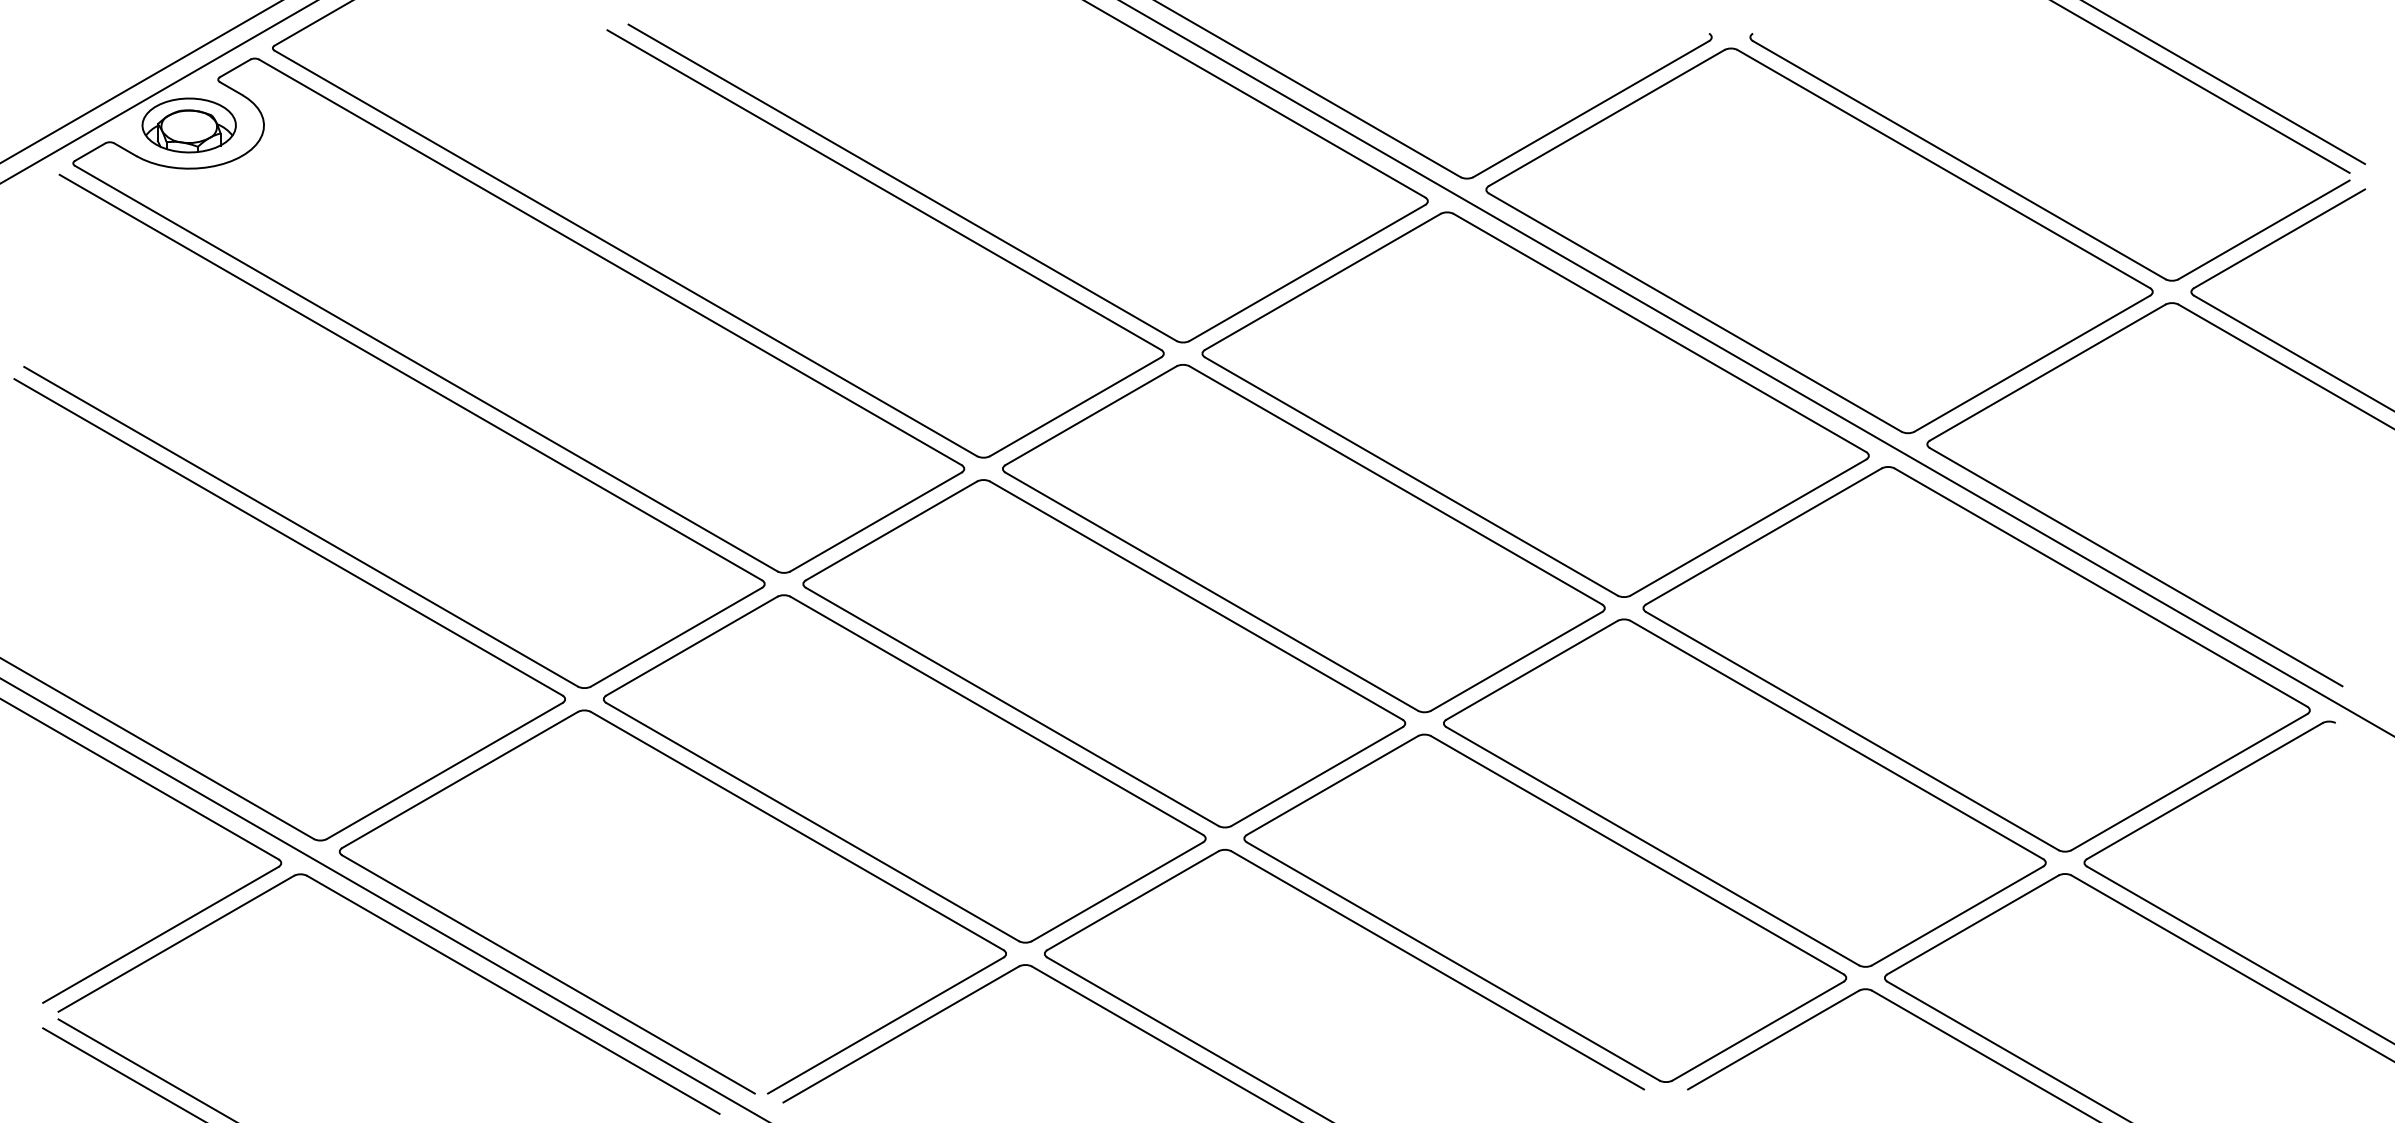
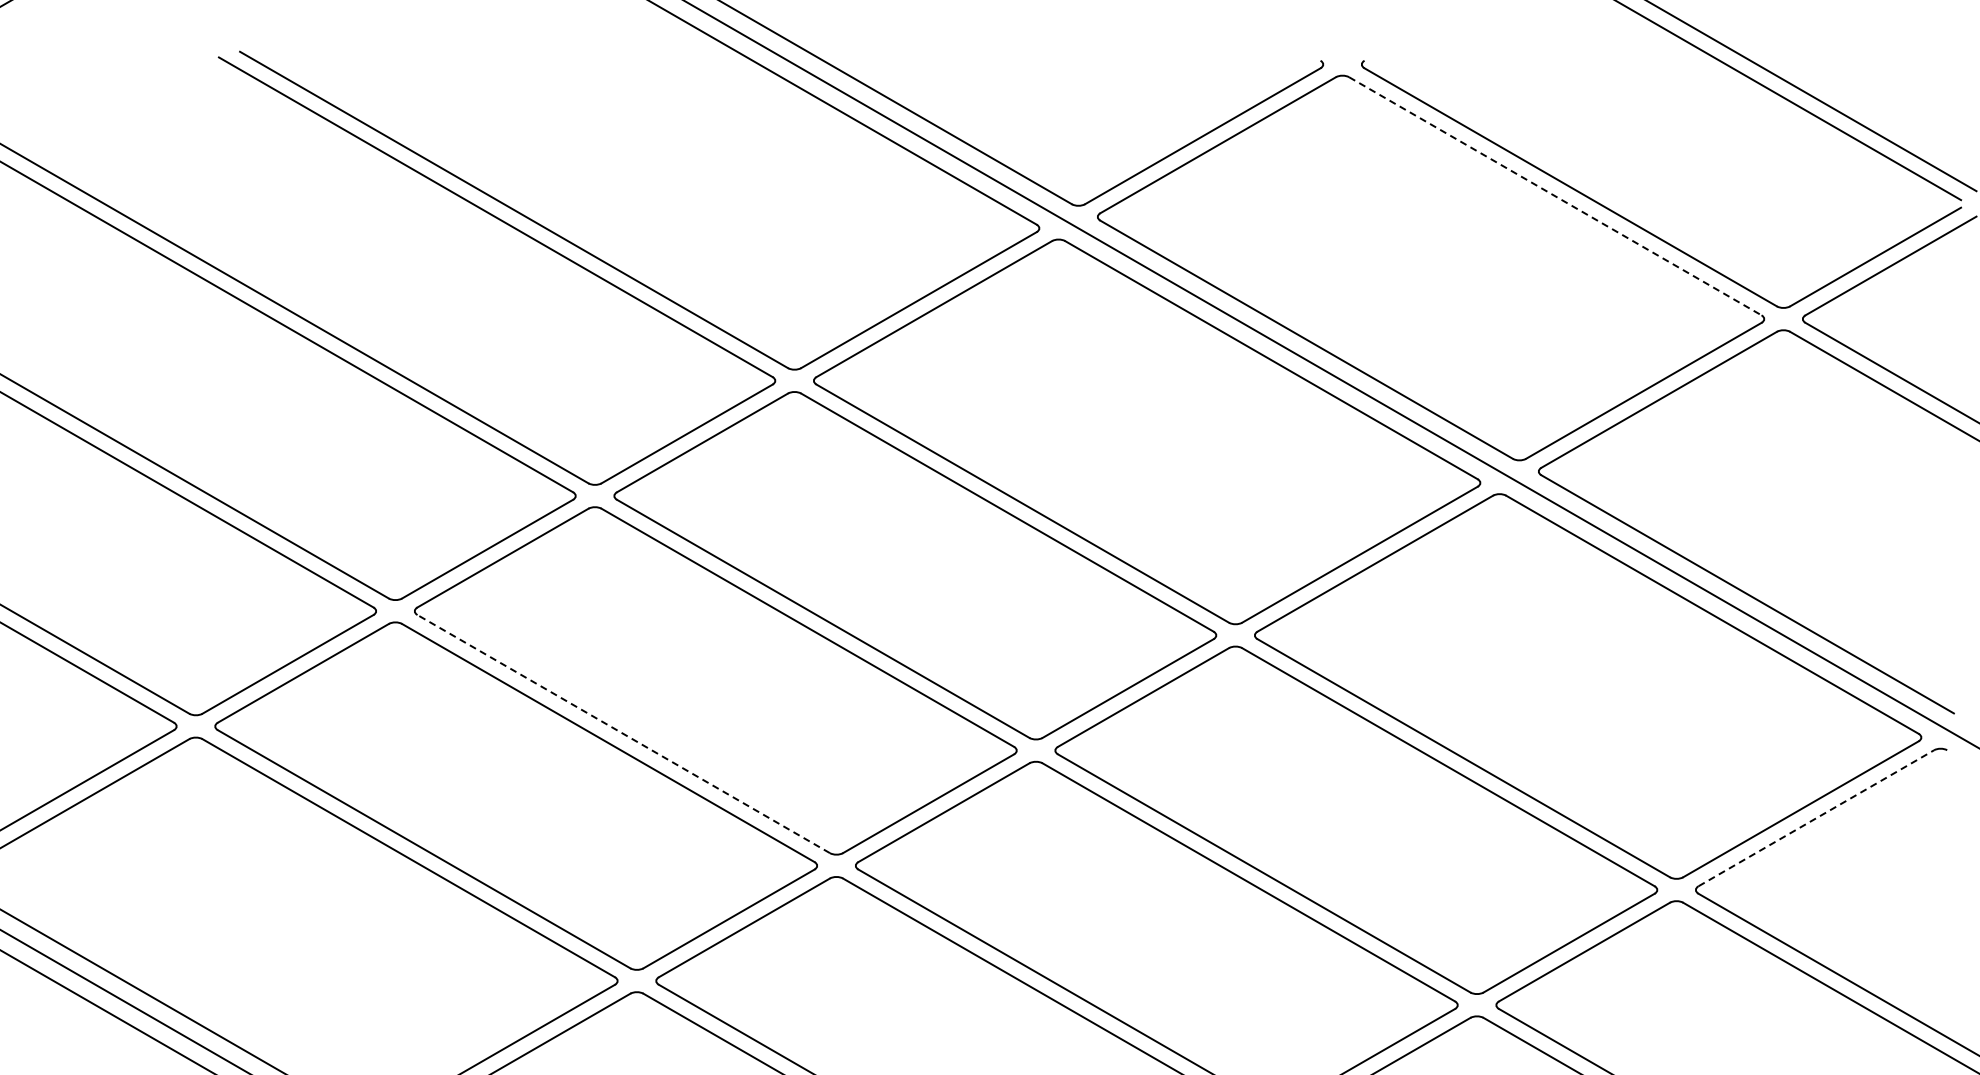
line: (1944, 169) -> (1555, 196), solid -> dashed
line: (1011, 706) -> (622, 733), solid -> dashed
line: (2204, 791) -> (1815, 818), solid -> dashed

